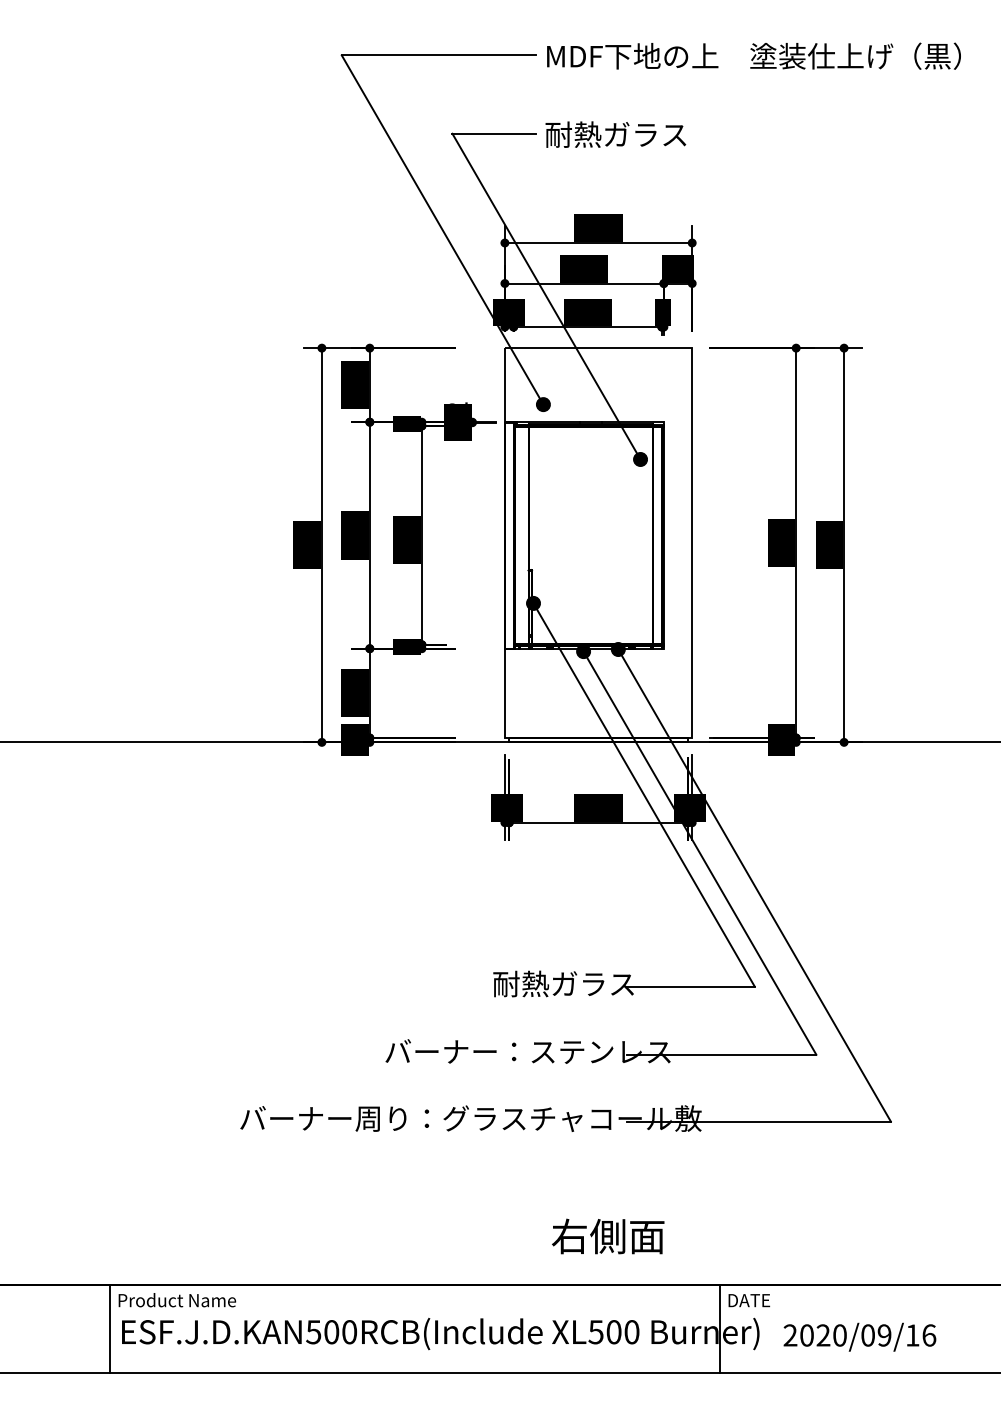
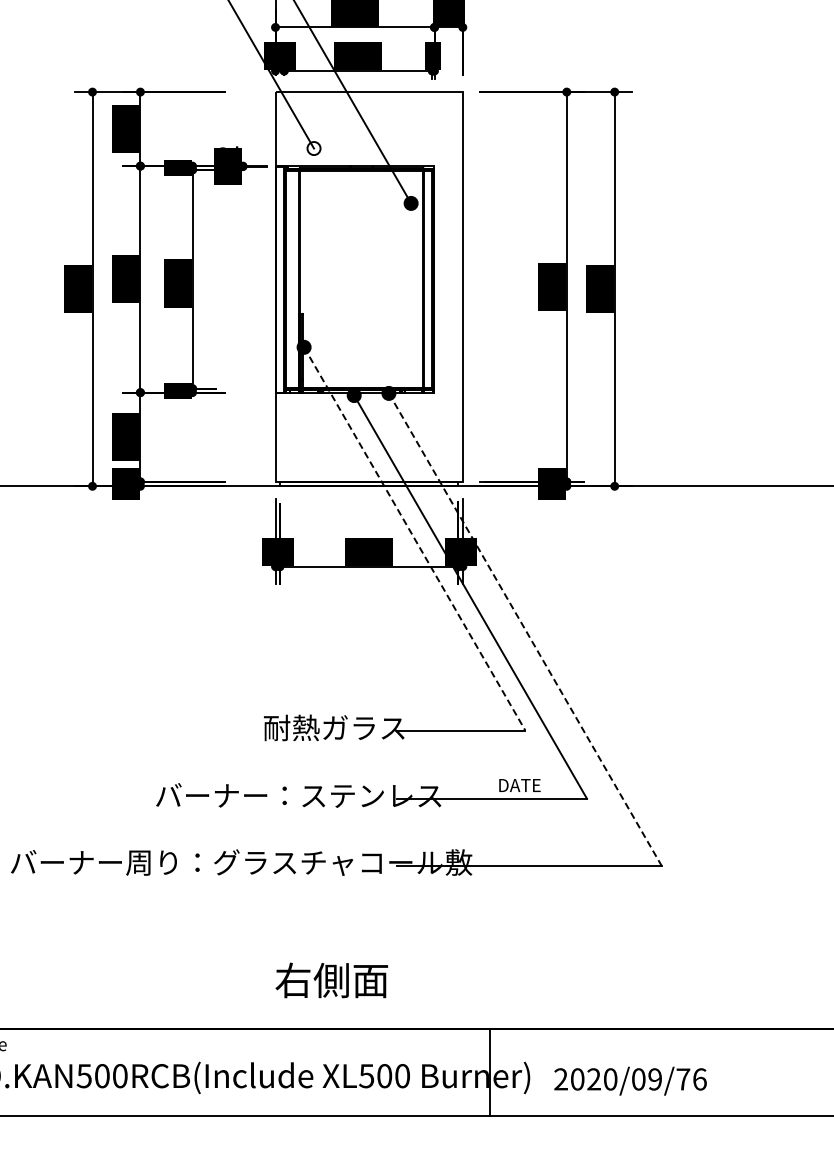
fill: (542, 404) -> (313, 148), removed
line: (644, 795) -> (415, 539), solid -> dashed
line: (754, 885) -> (525, 629), solid -> dashed
text: (608, 1236) -> (332, 980), moved
text: (749, 1300) -> (520, 785), moved
text: (912, 1335) -> (683, 1079), 2020/09/16 -> 2020/09/76

